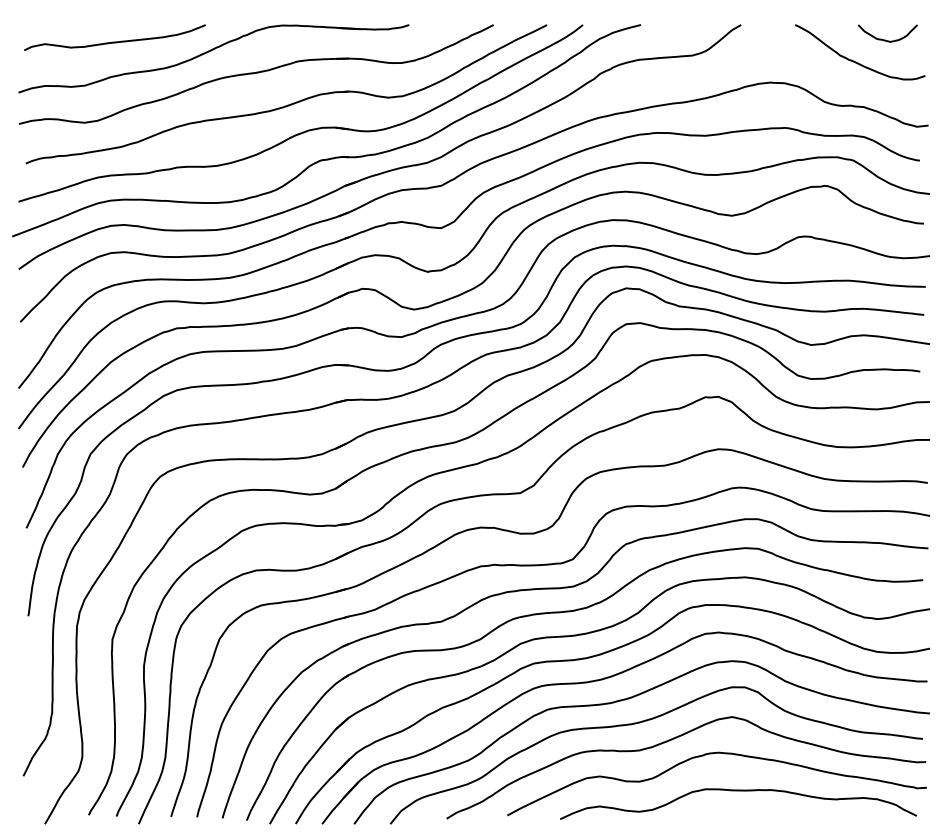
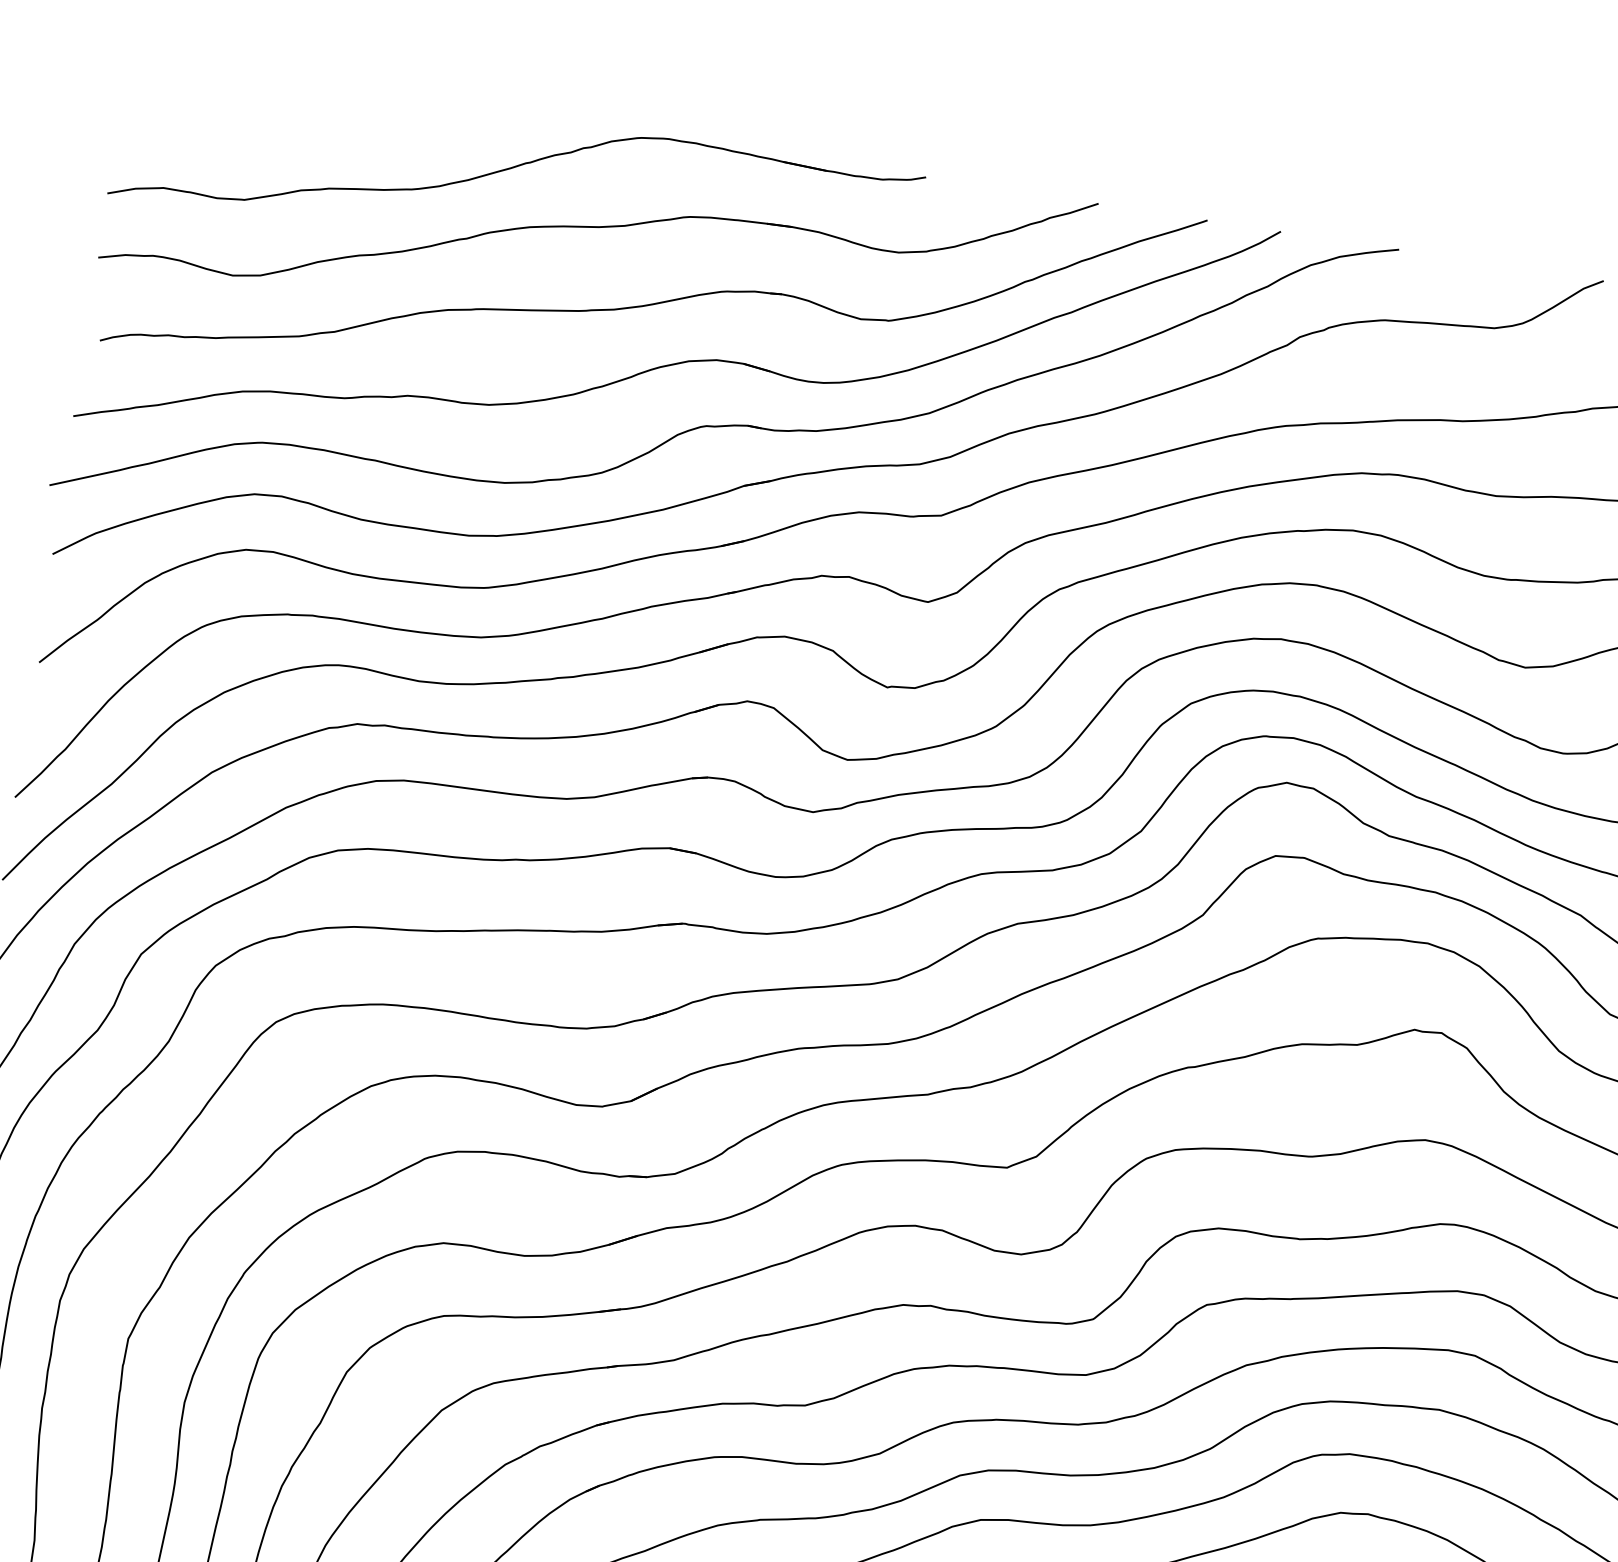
curve: (114, 41) -> (319, 118), removed

